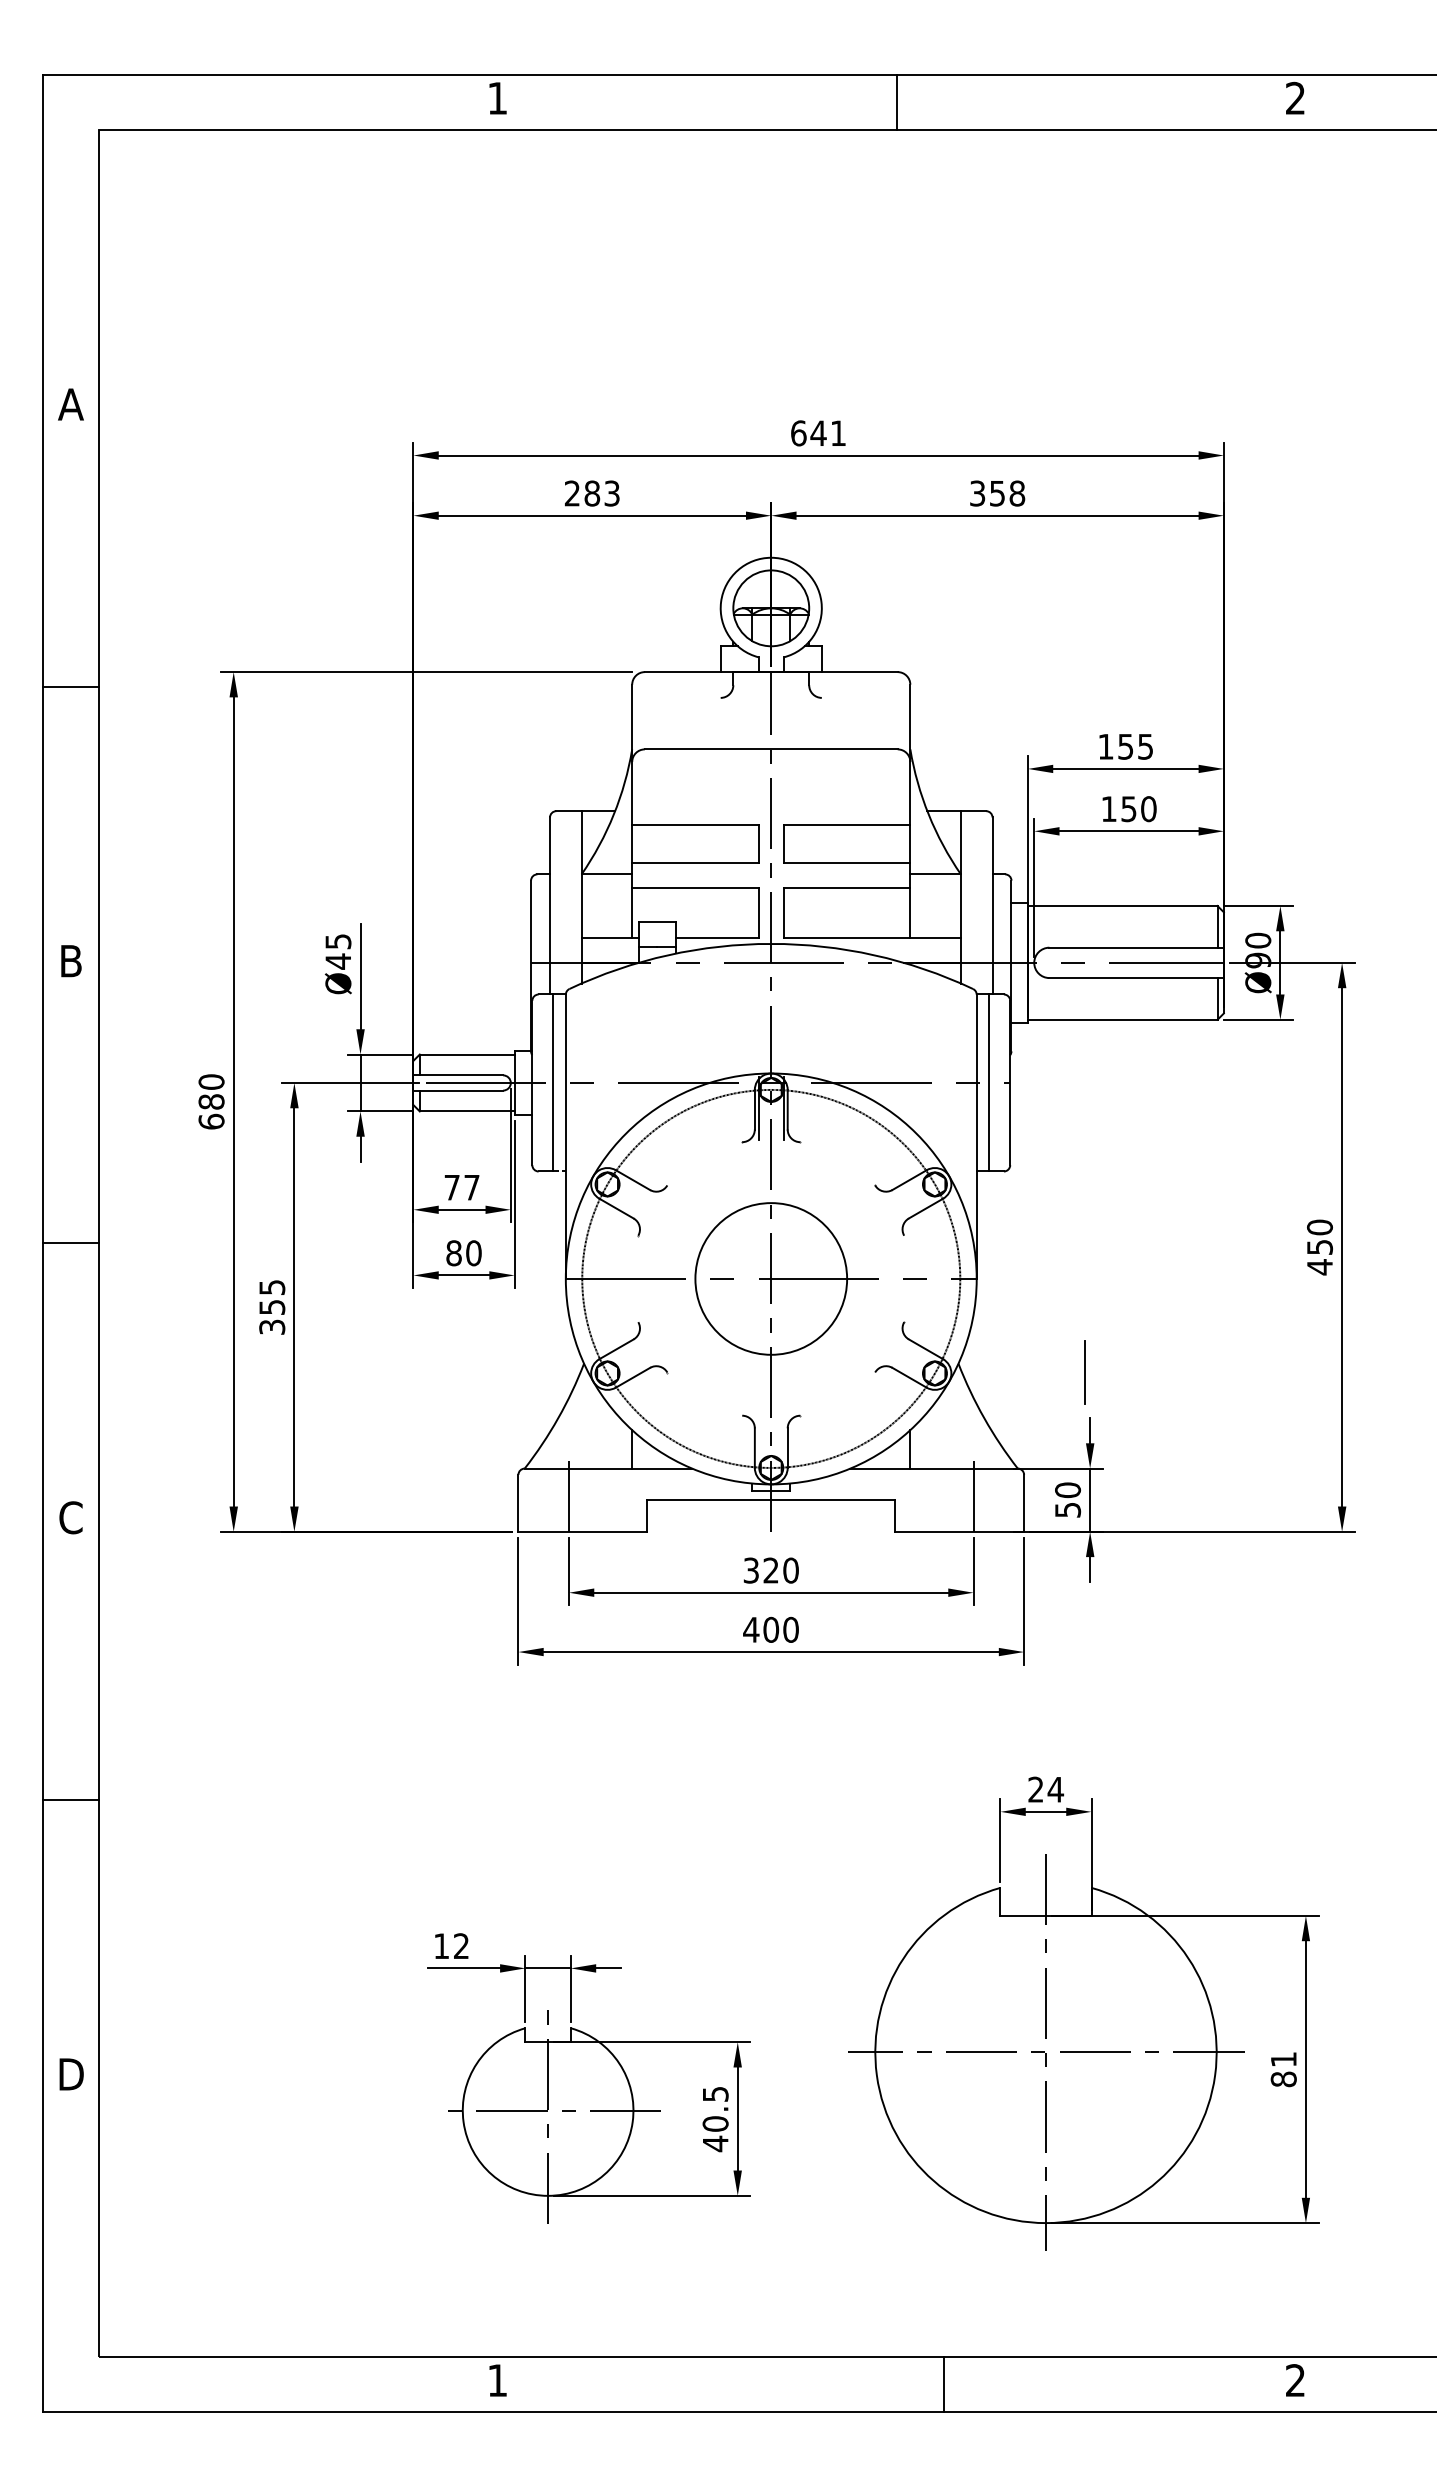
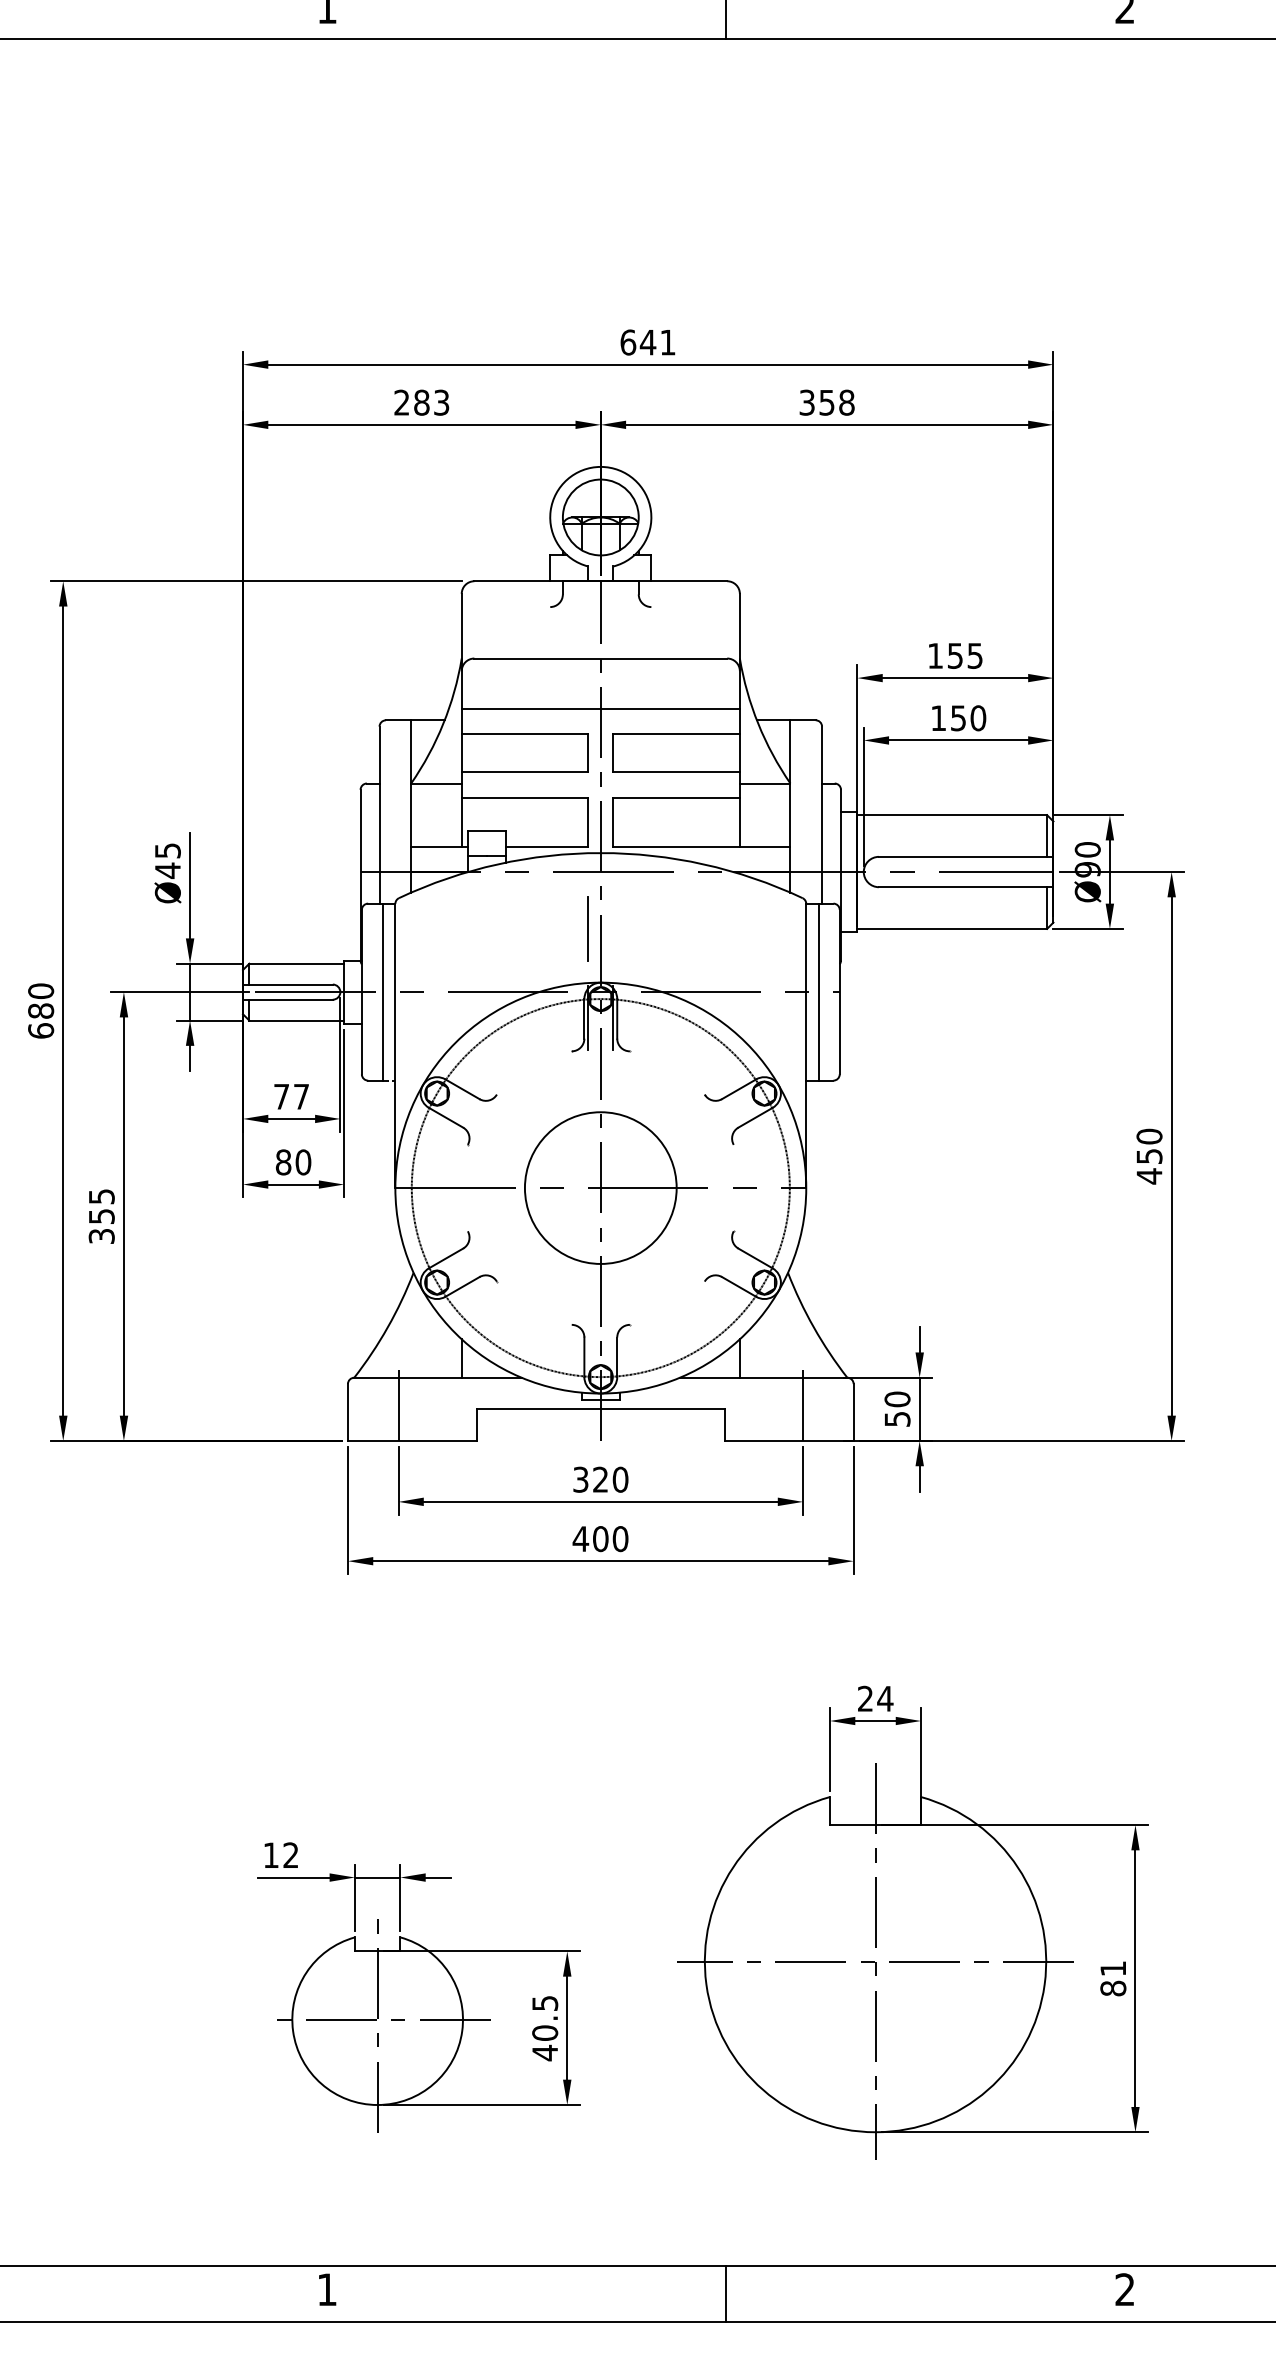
line: (771, 799) -> (601, 708), added
line: (1084, 1372) -> (588, 928), moved
line: (943, 2384) -> (726, 2293), moved

